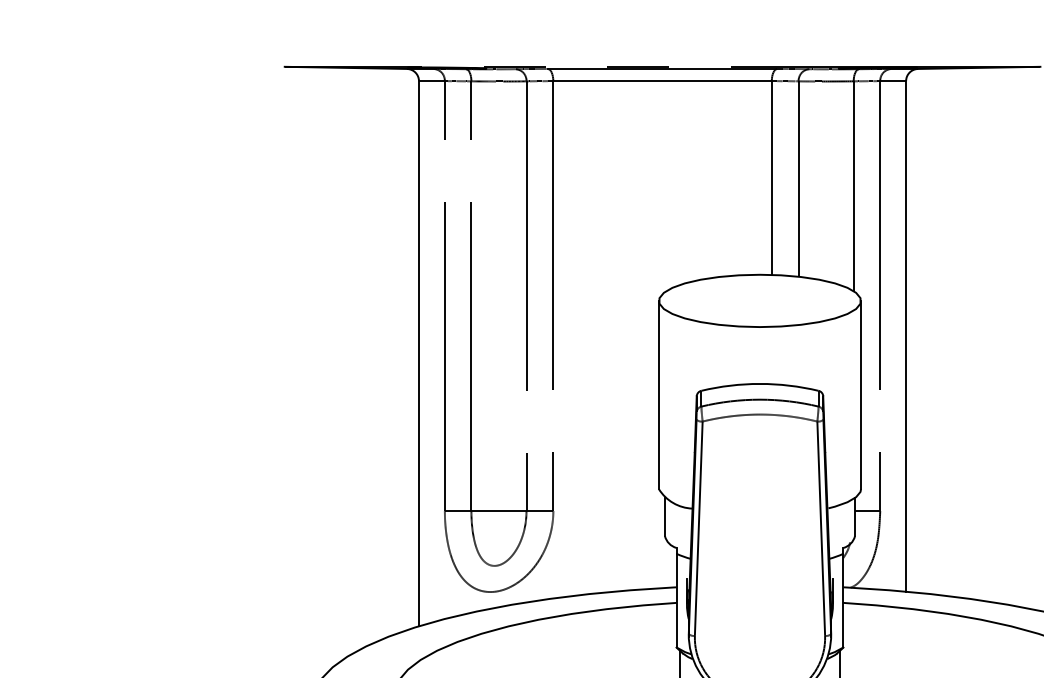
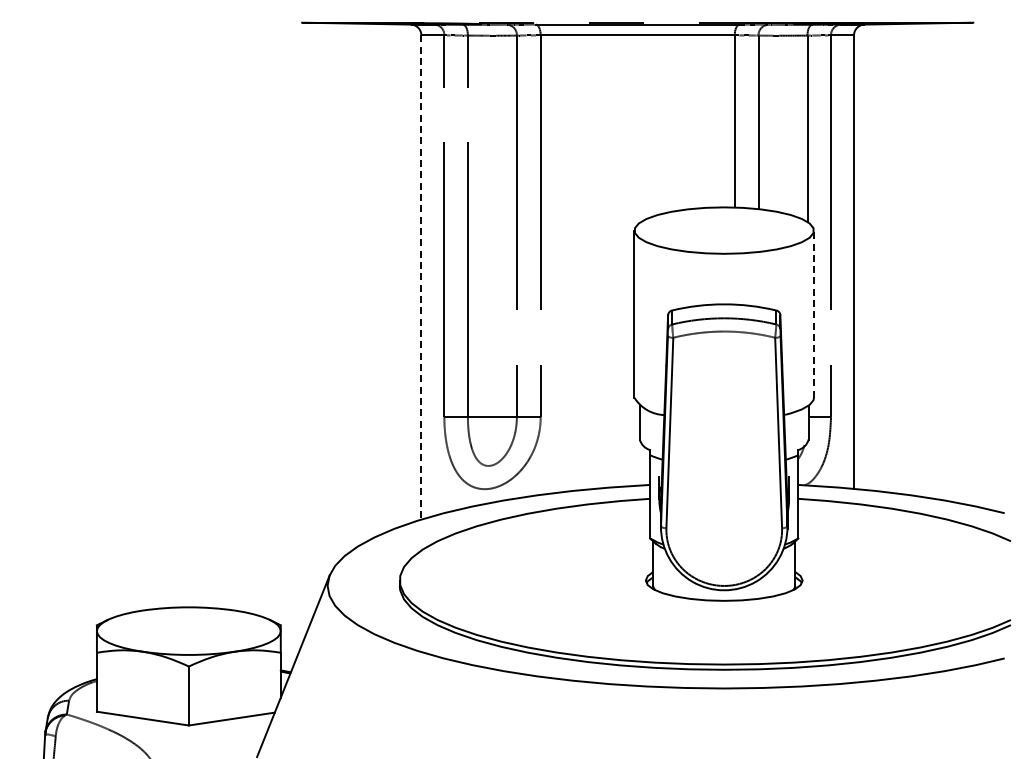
line: (419, 353) -> (421, 277), solid -> dashed
line: (861, 395) -> (814, 314), solid -> dashed

